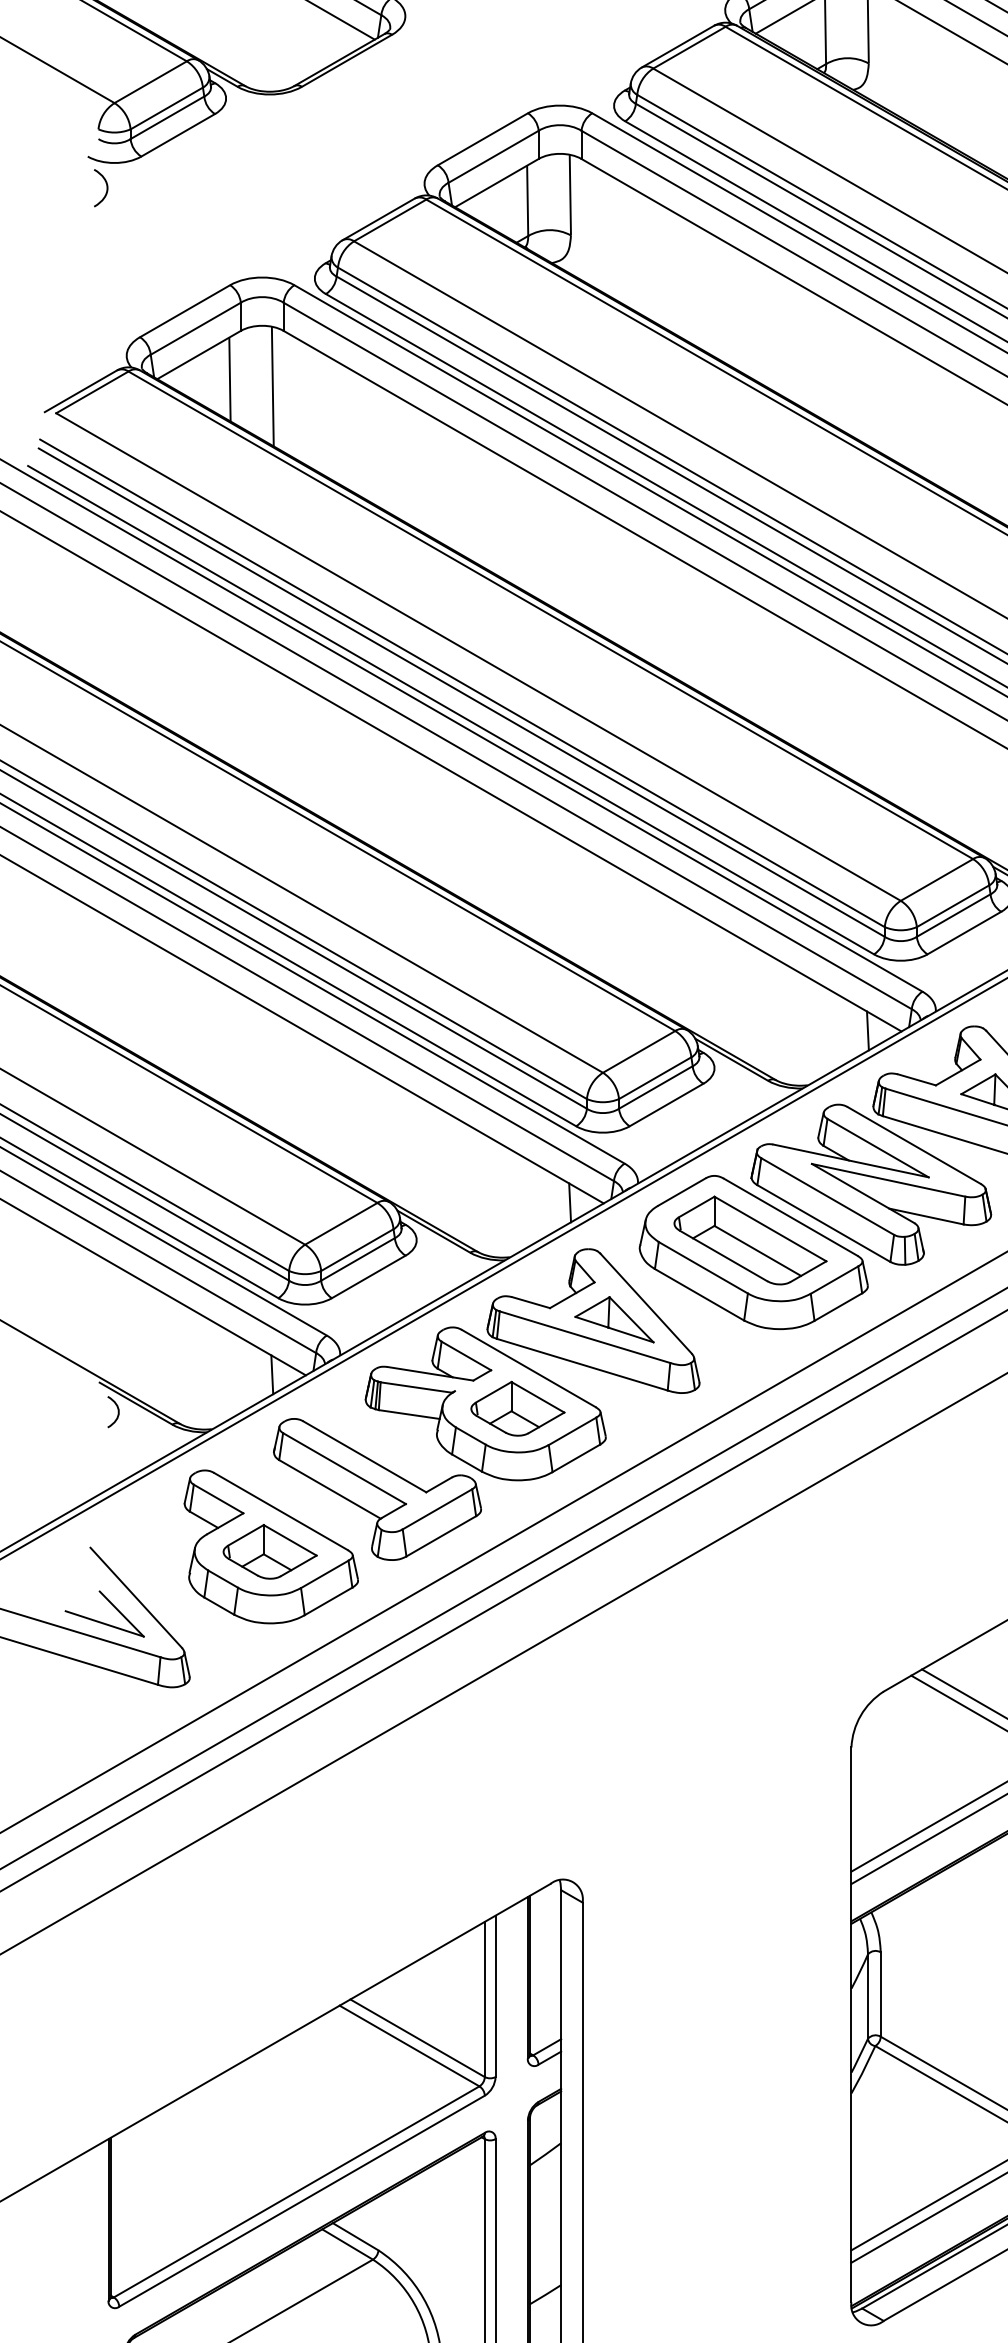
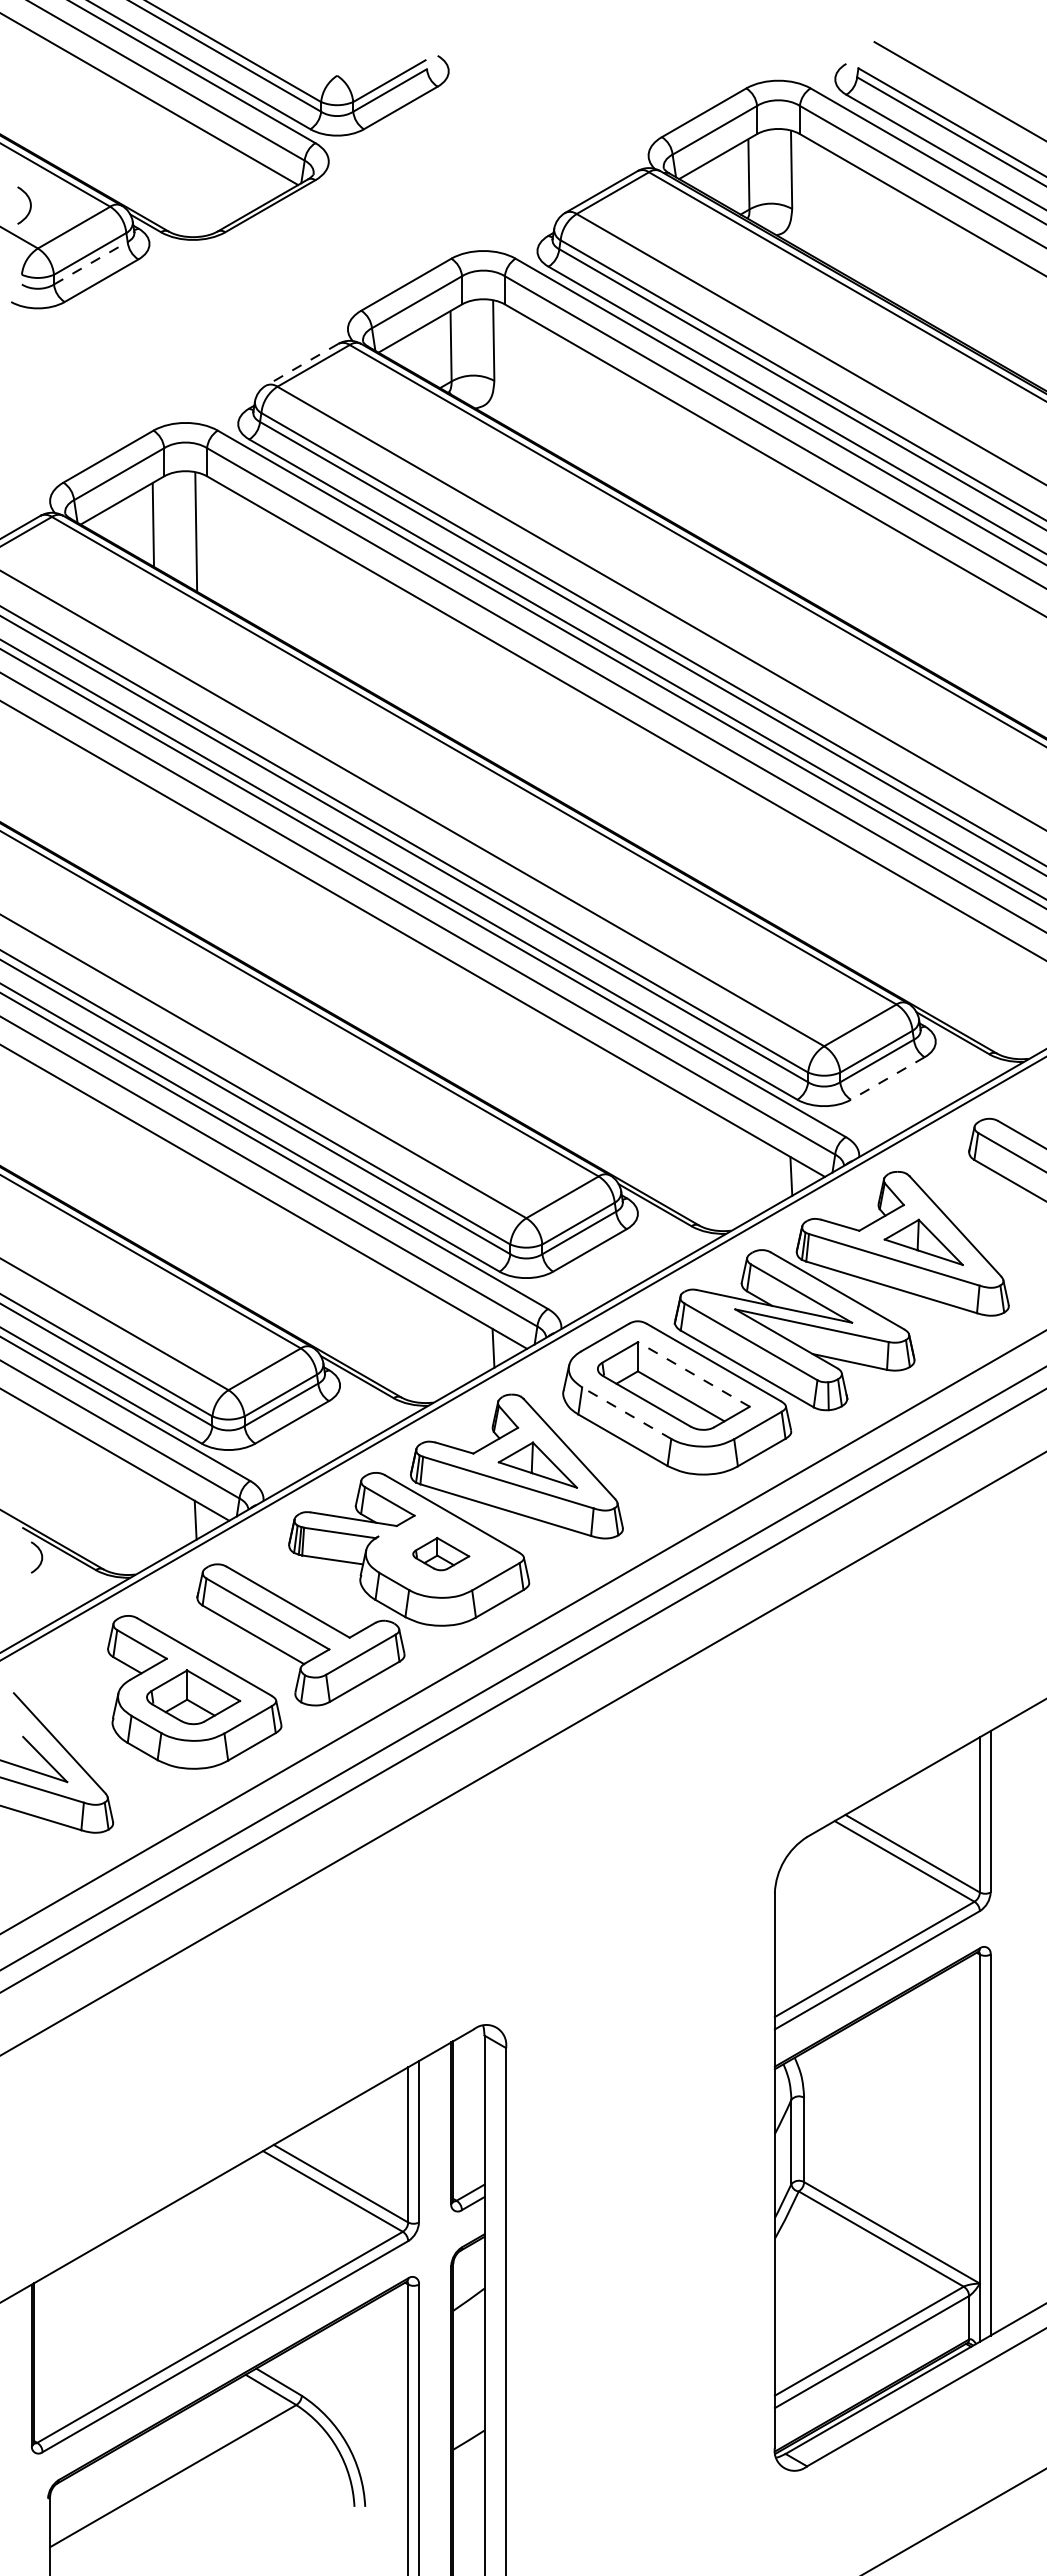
line: (167, 118) -> (90, 263), solid -> dashed
curve: (106, 186) -> (29, 203), moved
line: (379, 219) -> (302, 364), solid -> dashed
line: (964, 933) -> (887, 1078), solid -> dashed
line: (770, 1229) -> (693, 1374), solid -> dashed
line: (703, 1267) -> (626, 1412), solid -> dashed
part: (517, 1408) -> (440, 1553), size x0.6

